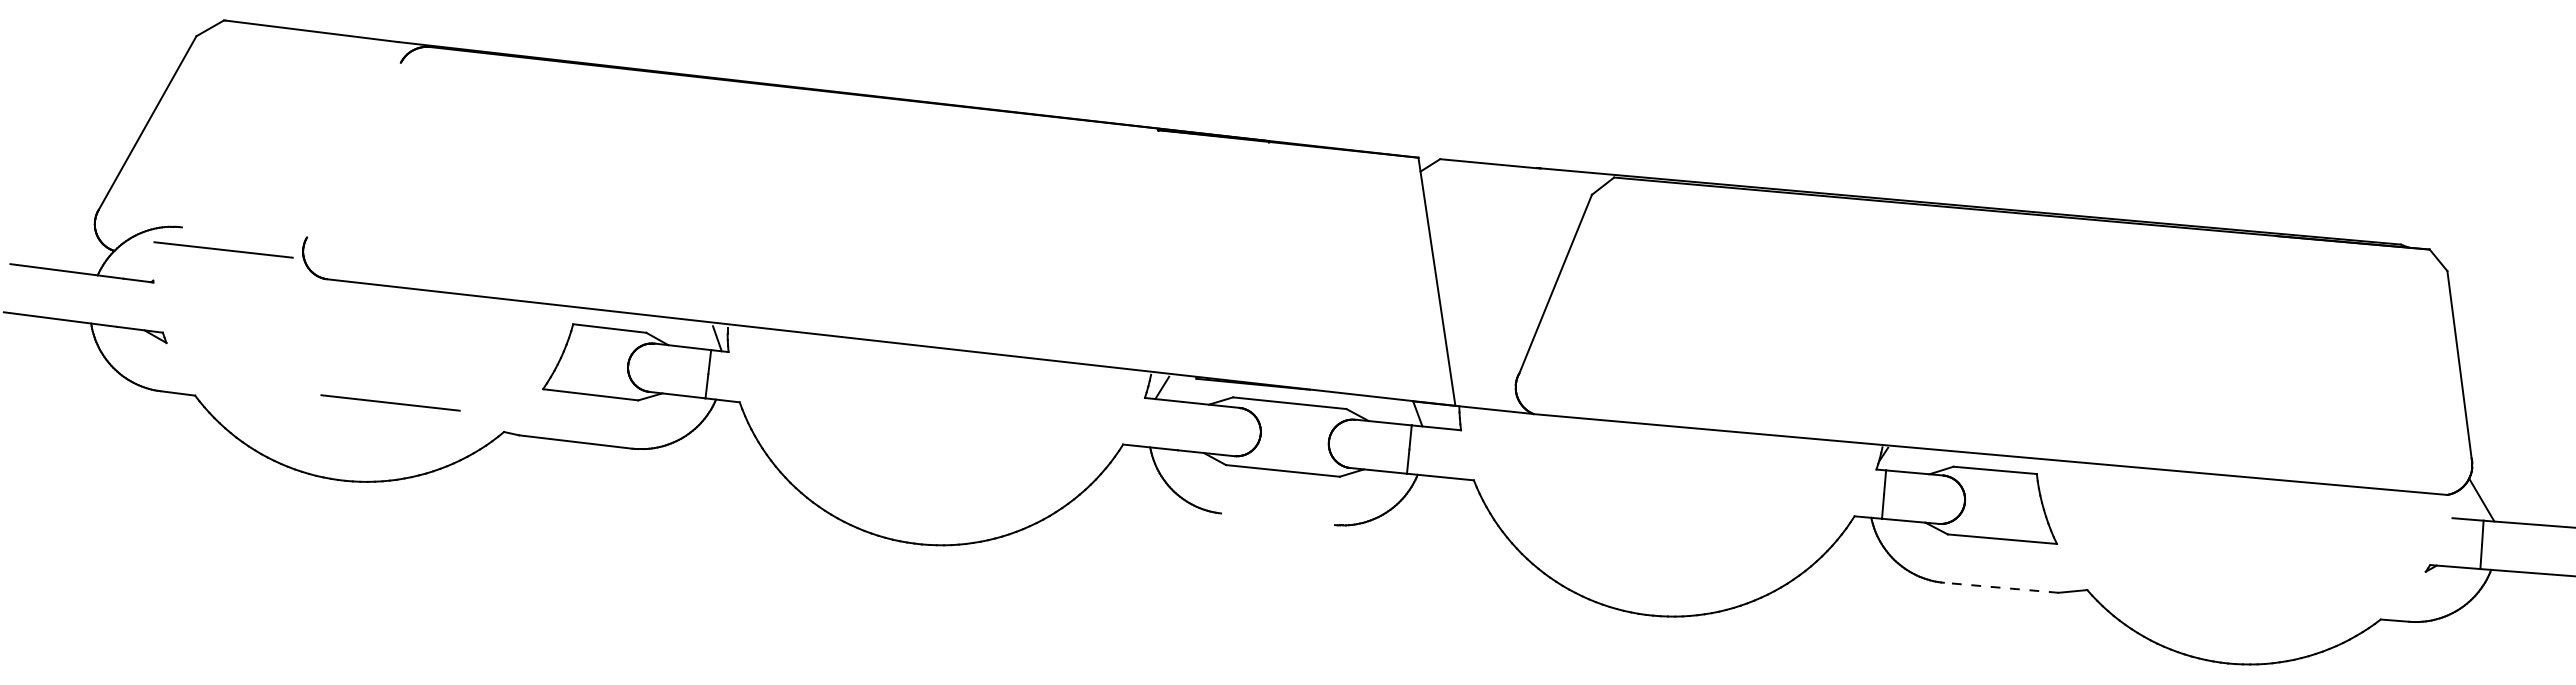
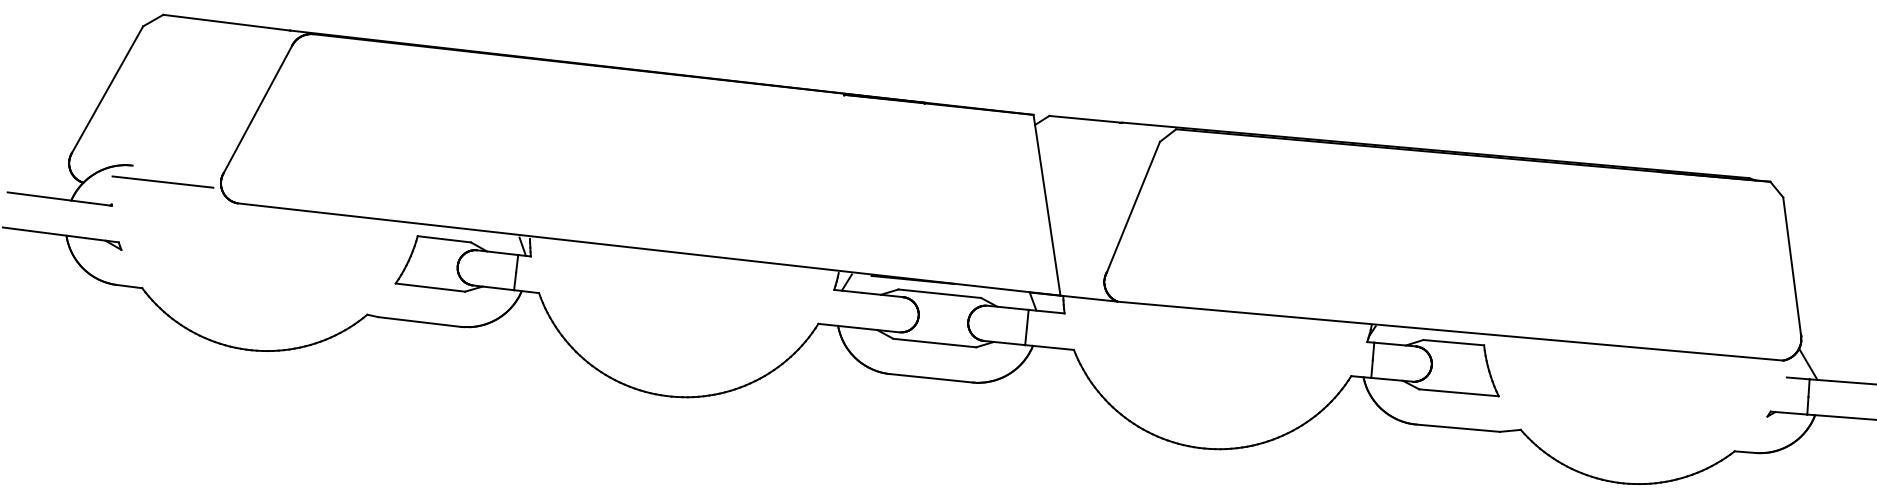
line: (353, 149) -> (257, 108), added
line: (390, 402) -> (284, 293), removed
line: (1277, 519) -> (930, 378), added
line: (2001, 587) -> (1458, 428), dashed -> solid

